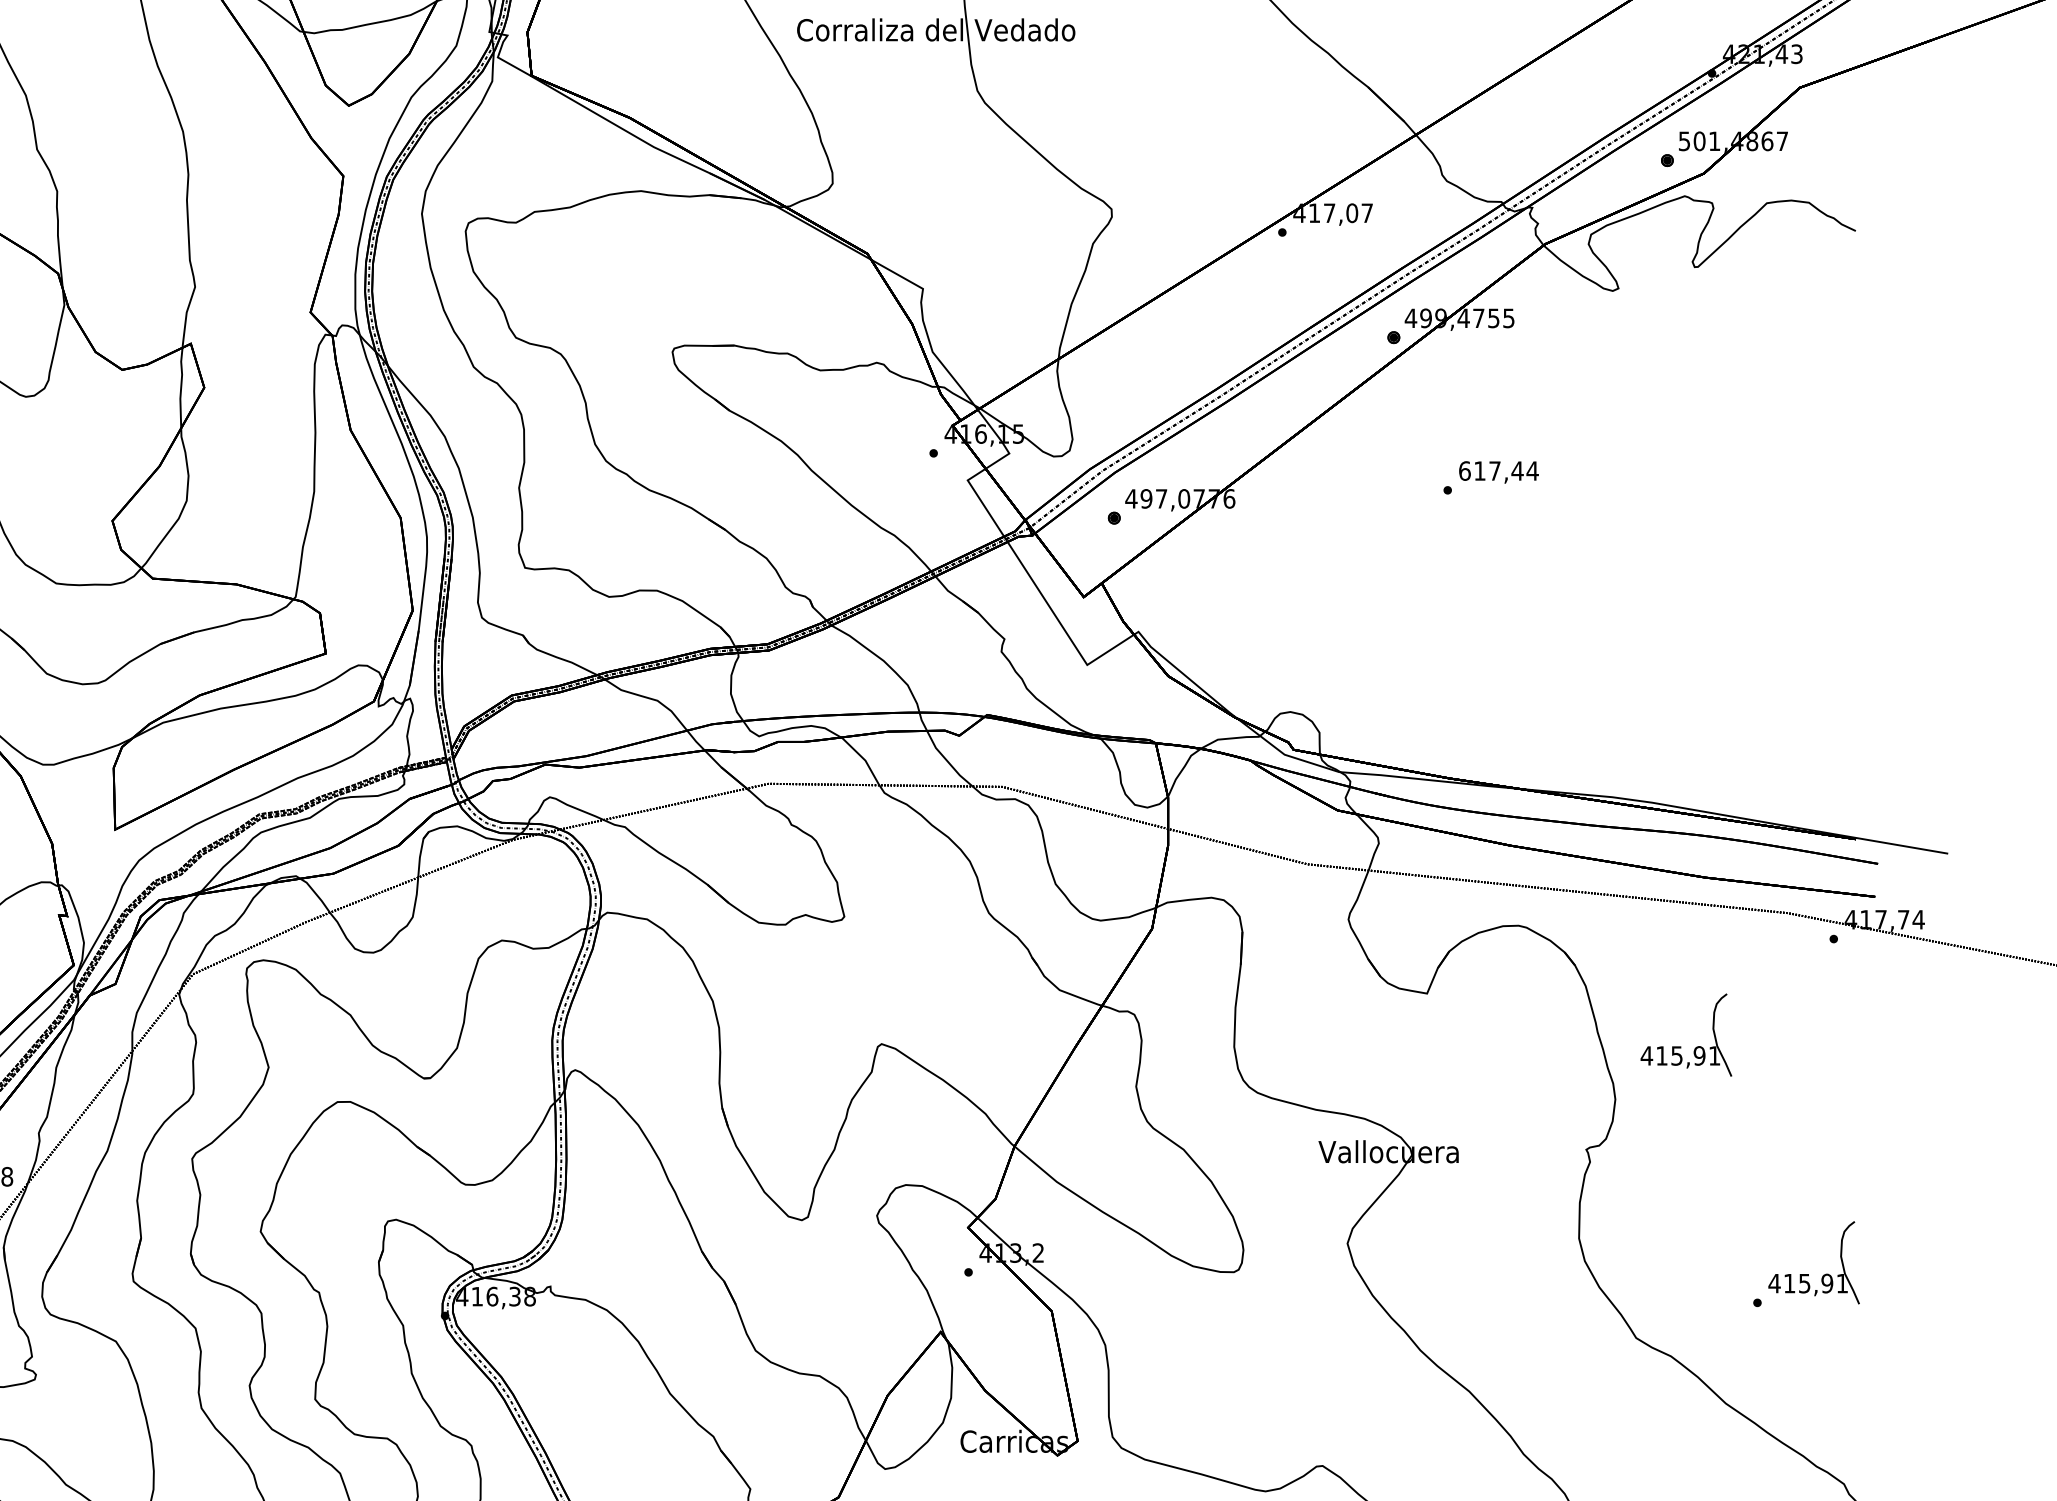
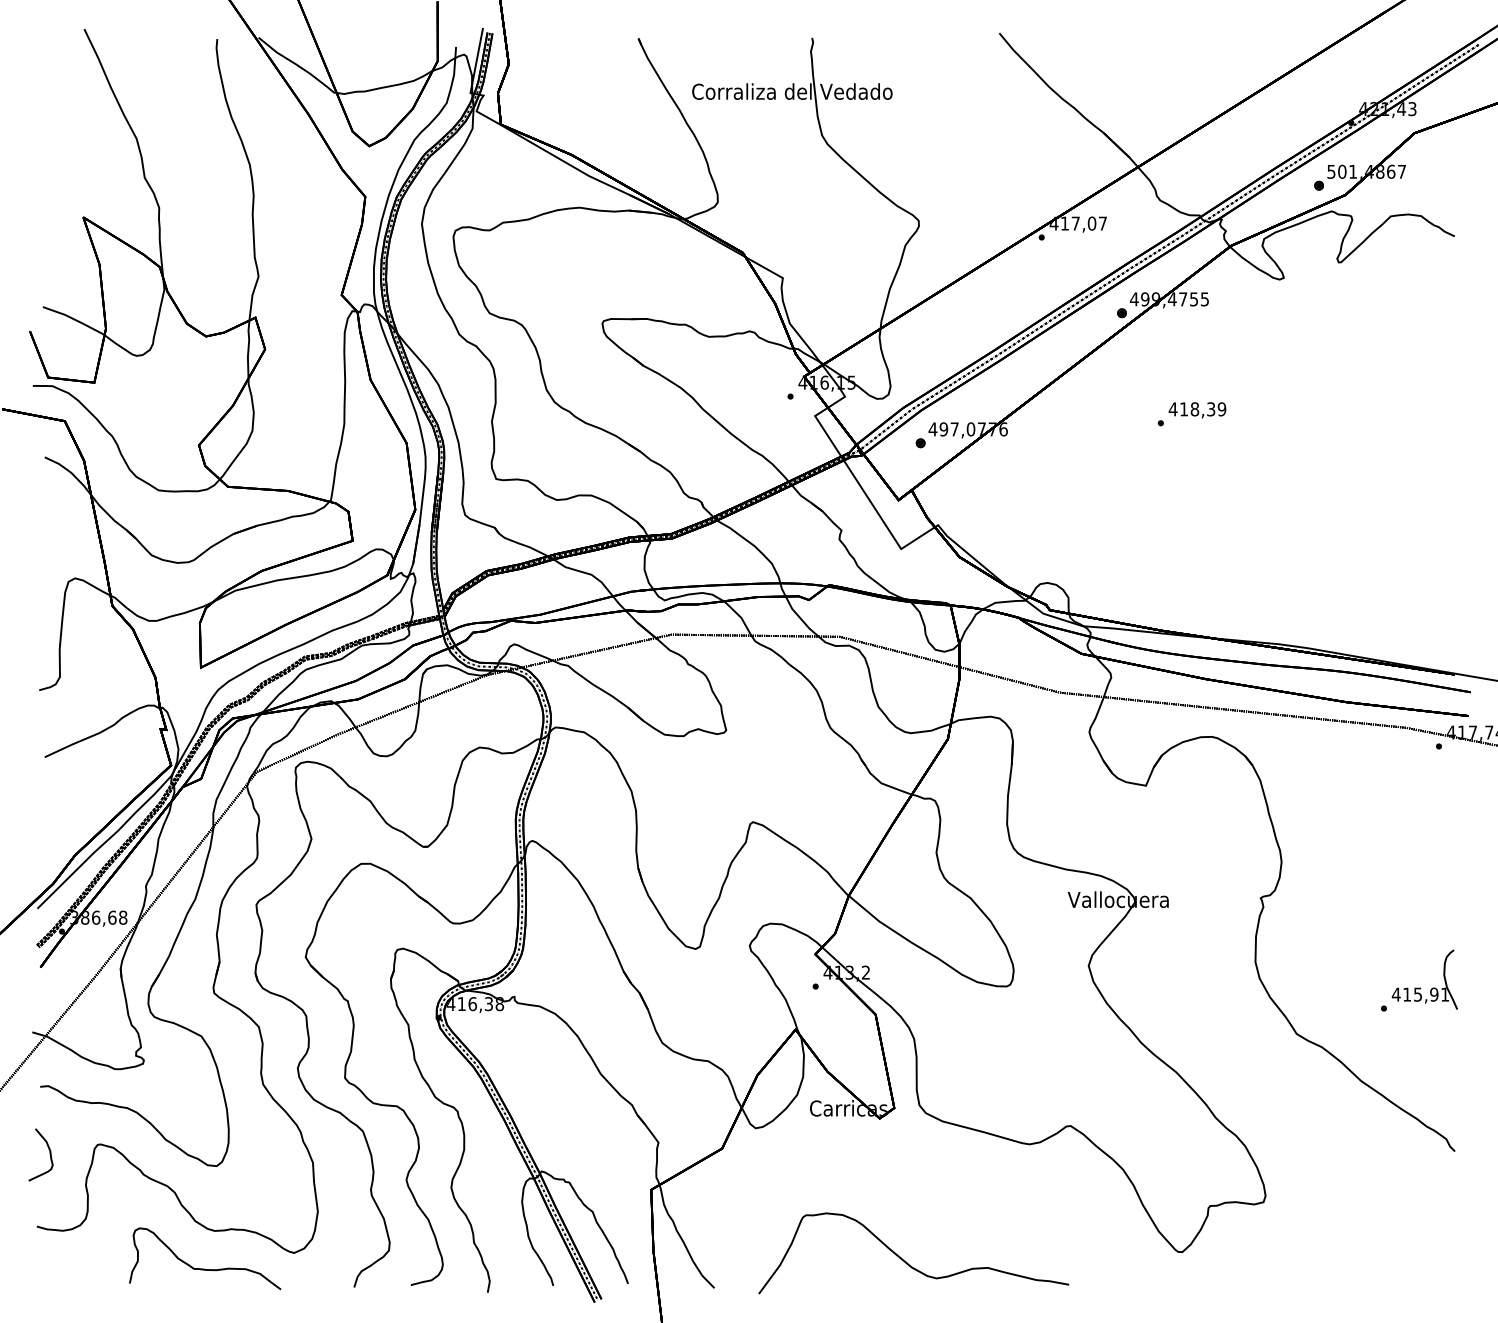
text: (1498, 471) -> (1197, 409), 617,44 -> 418,39
part: (1680, 1045) -> (1328, 823), removed

